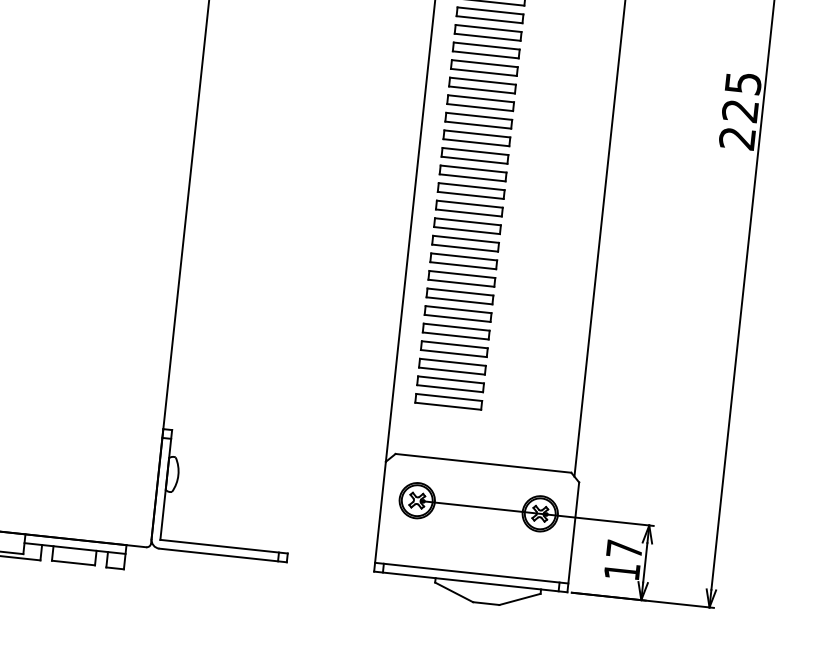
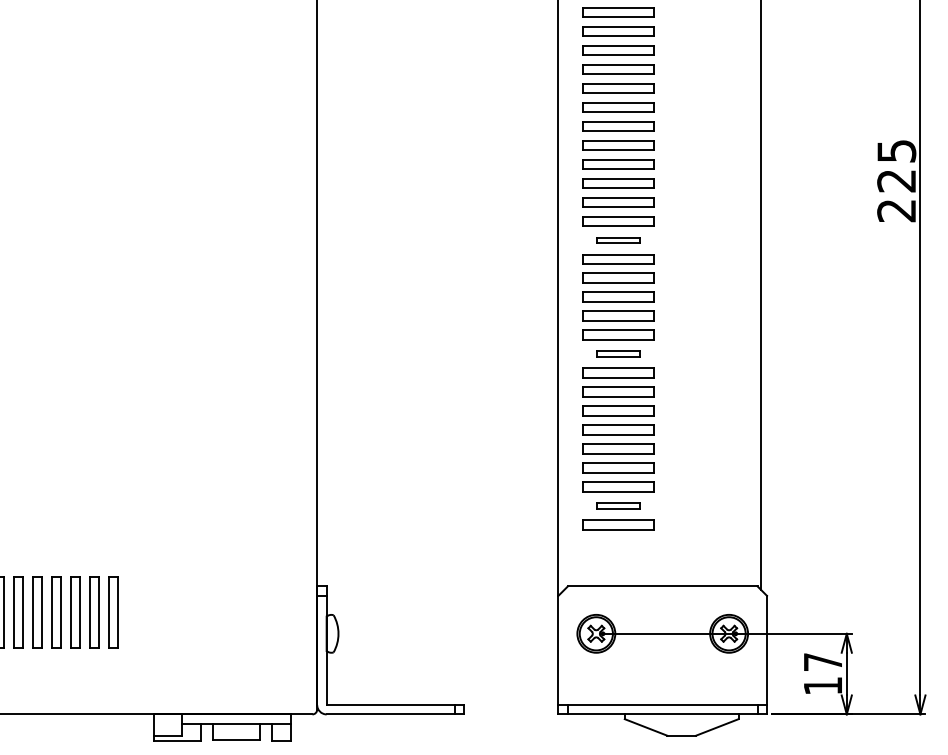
part: (476, 138) -> (618, 240), size x0.6
part: (465, 243) -> (618, 353), size x0.6
part: (450, 384) -> (618, 505), size x0.6

